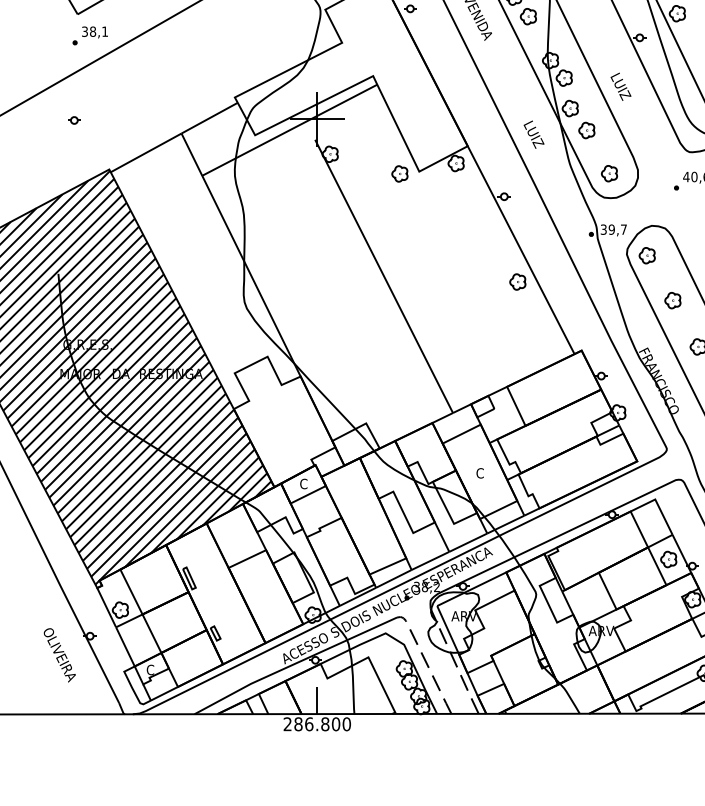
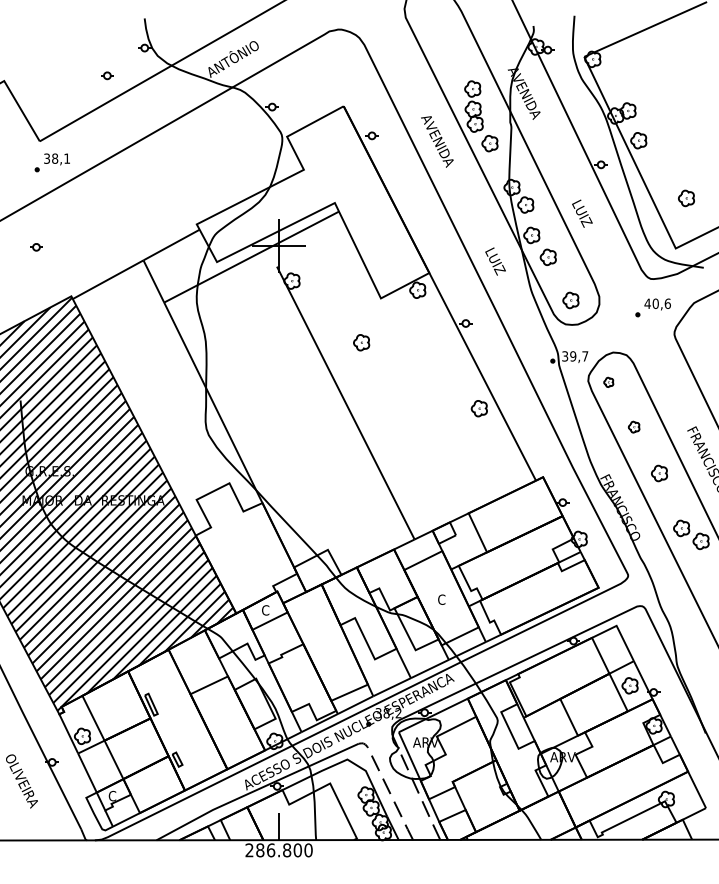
part: (399, 173) -> (361, 342), moved
part: (647, 255) -> (608, 382), size x0.6
part: (672, 299) -> (633, 426), size x0.7

